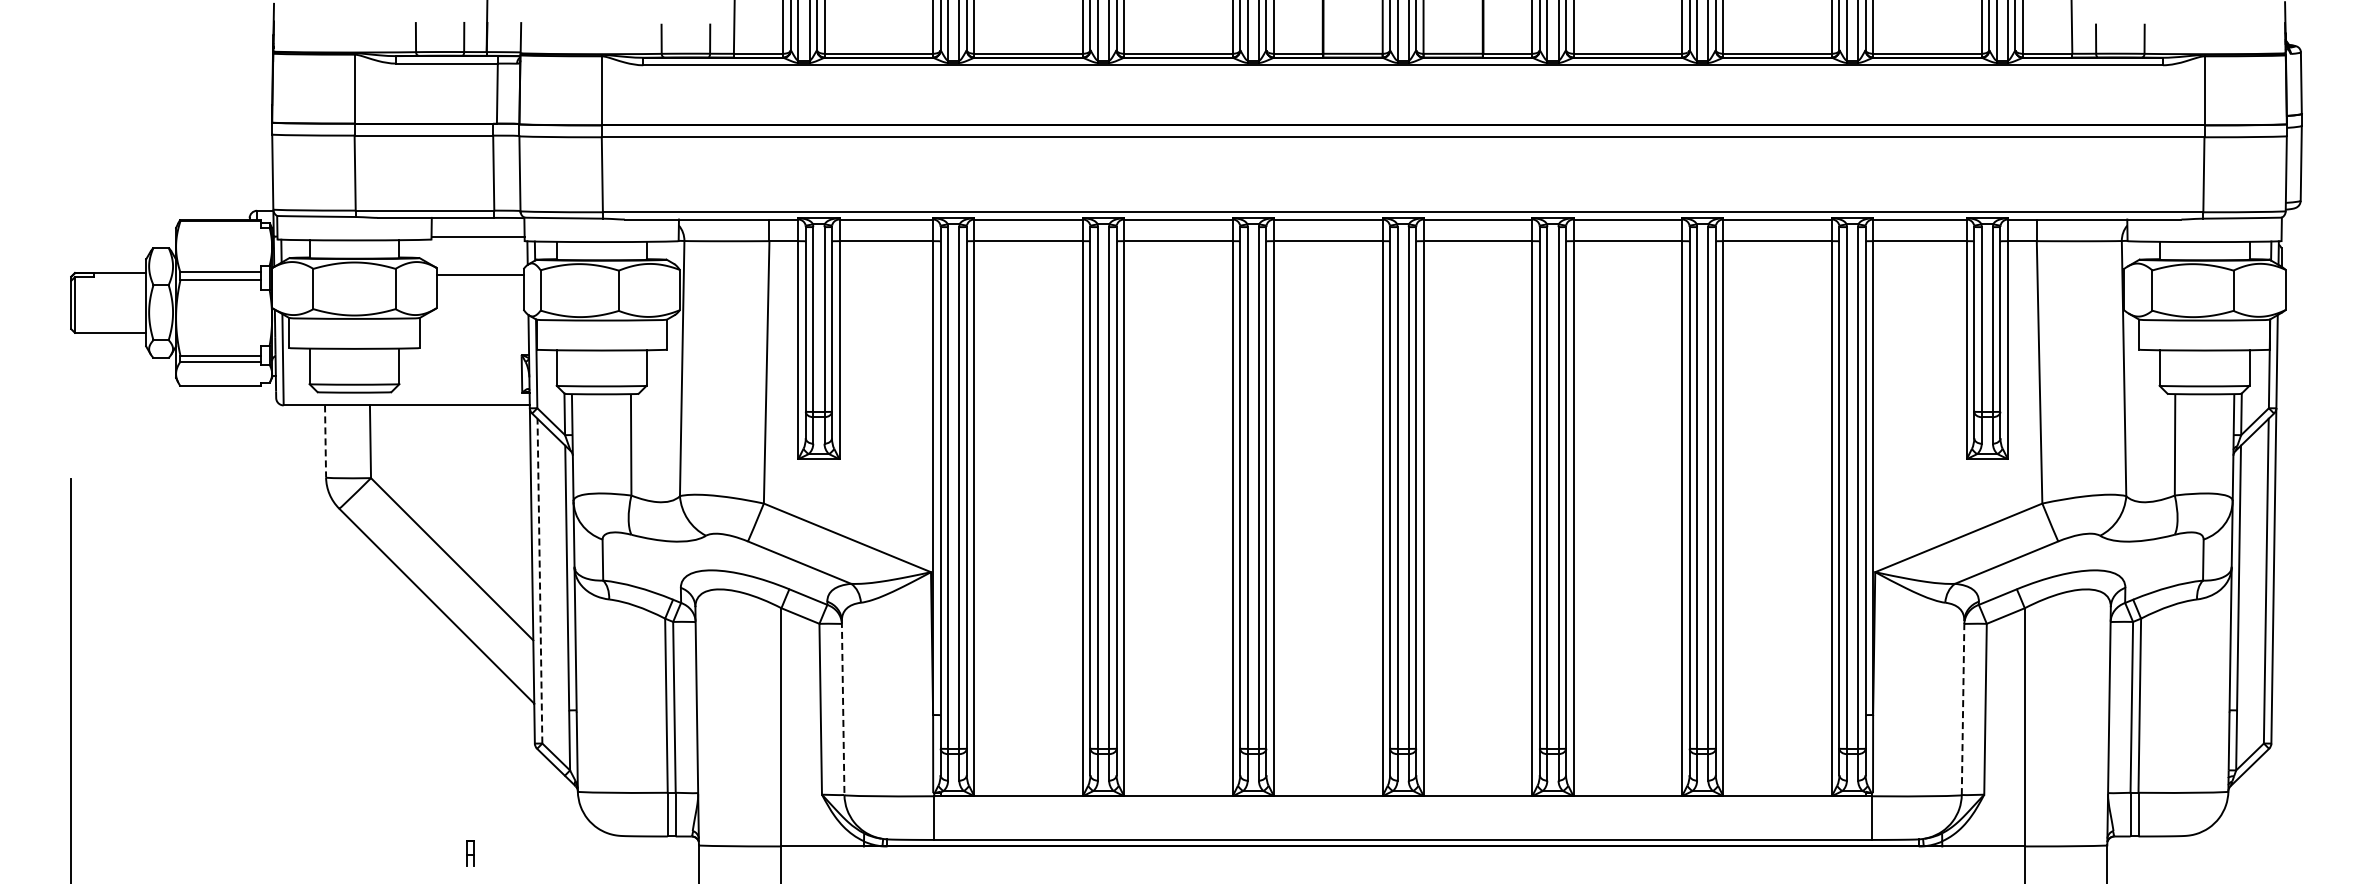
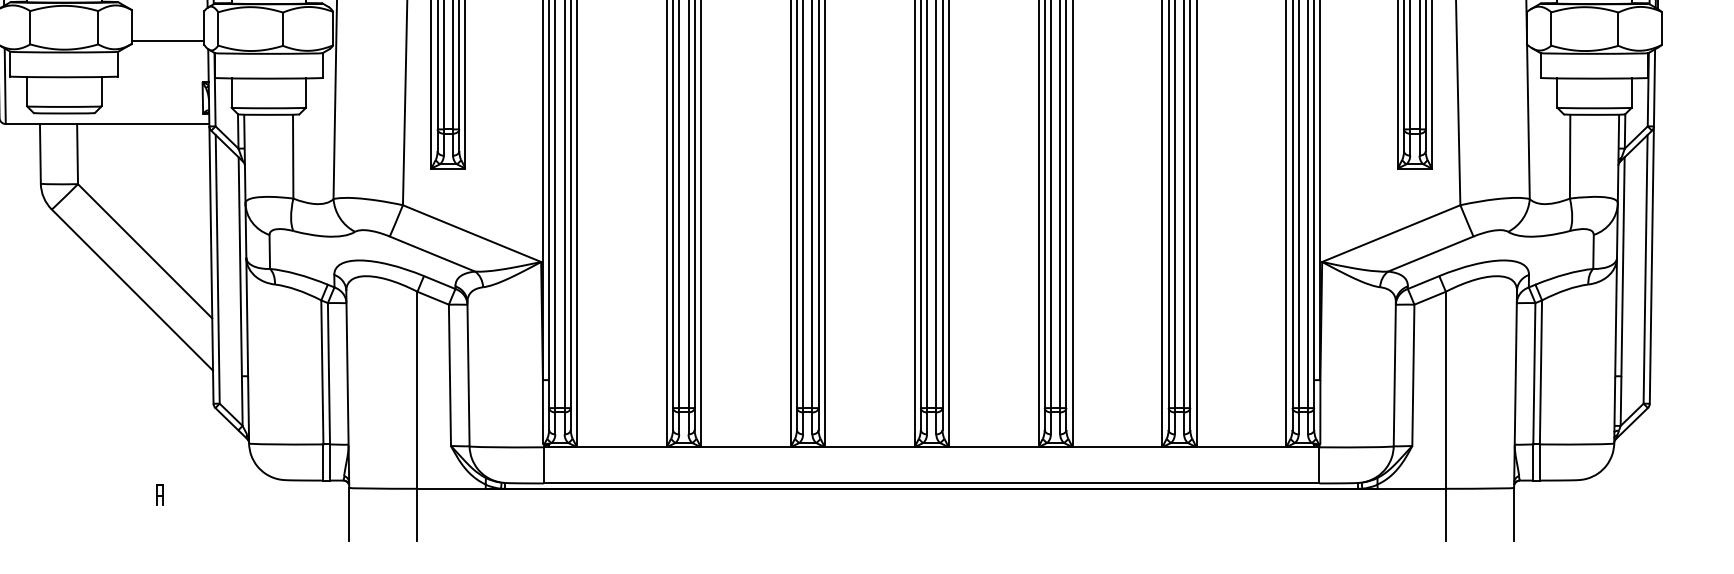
line: (479, 274) -> (167, 41), moved
line: (325, 441) -> (40, 153), dashed -> solid
line: (539, 580) -> (217, 268), dashed -> solid
line: (1963, 707) -> (1395, 373), dashed -> solid
line: (843, 708) -> (468, 374), dashed -> solid

